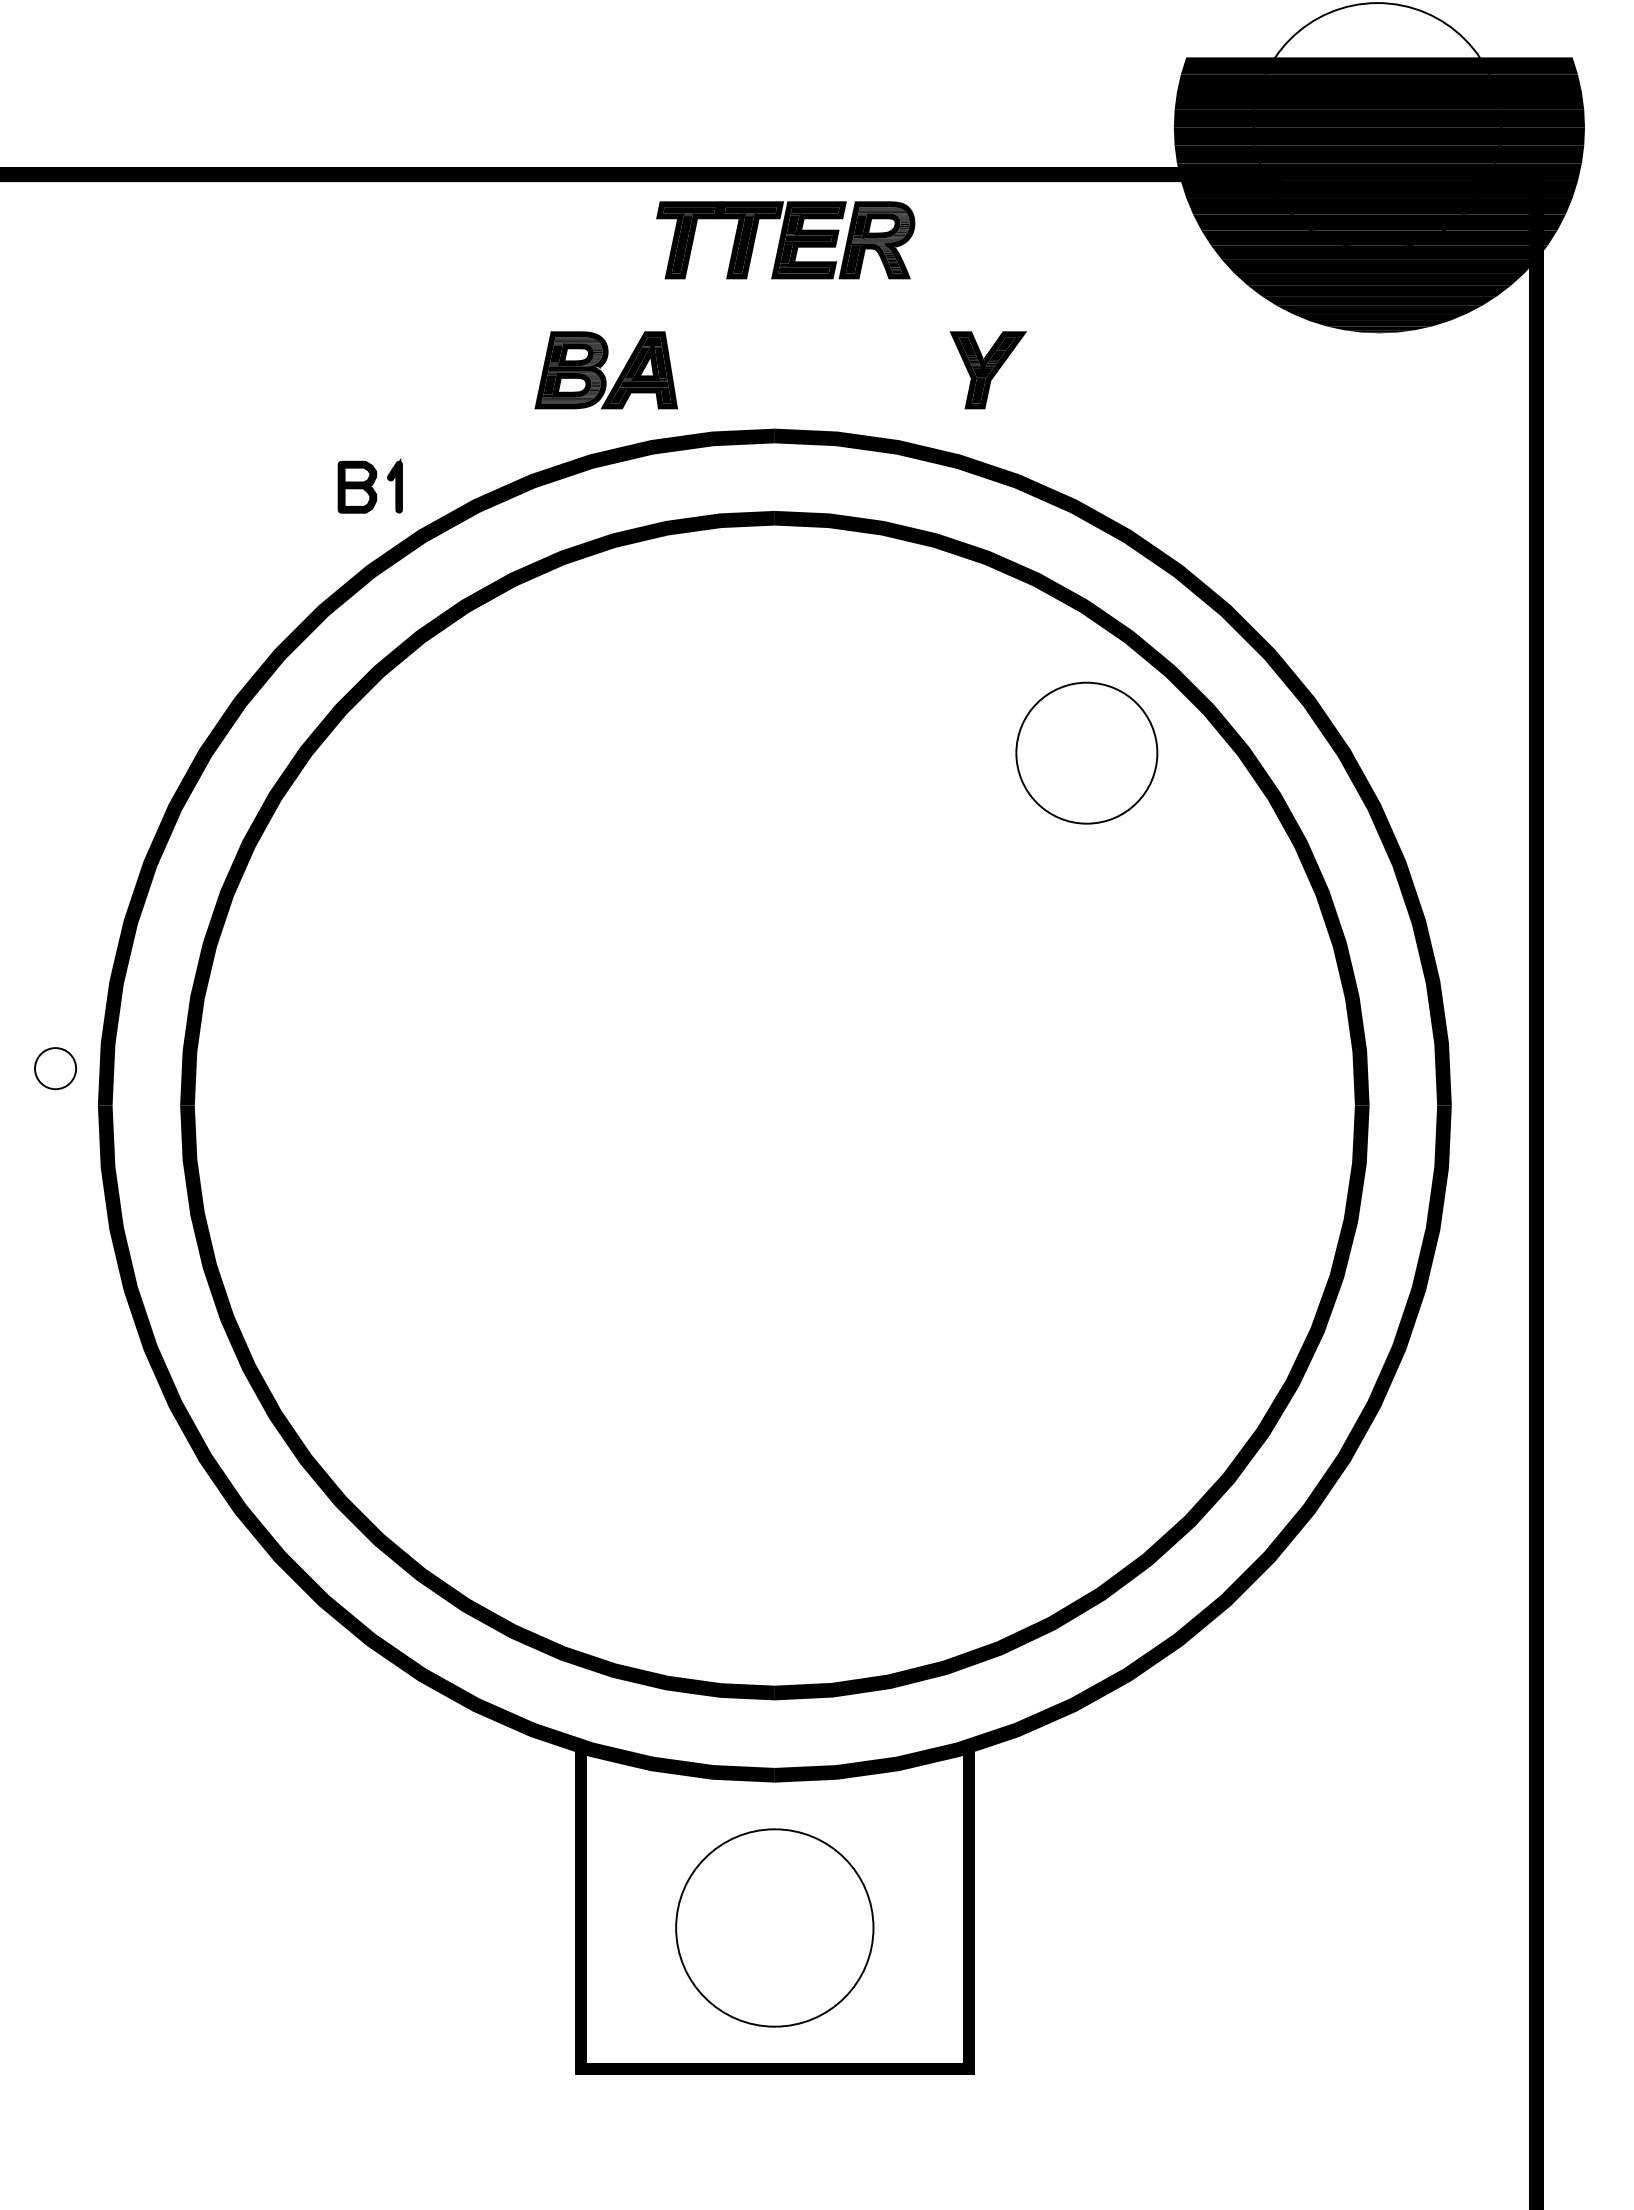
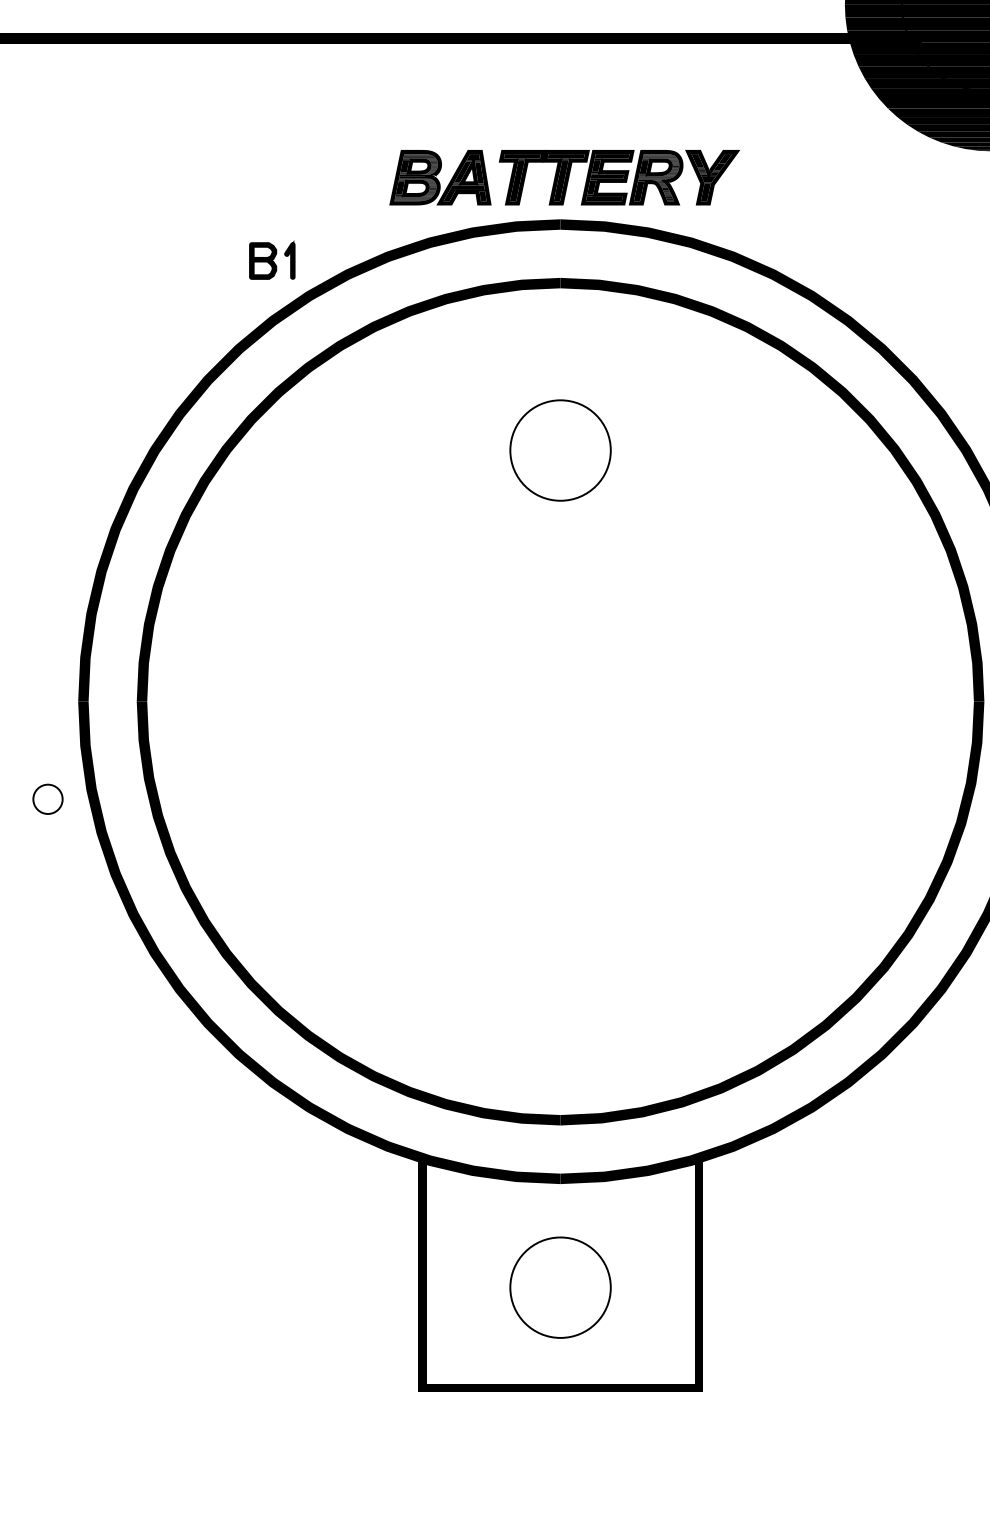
part: (785, 240) -> (590, 177), moved
part: (1086, 752) -> (560, 450), moved
part: (55, 1068) -> (47, 799), moved
part: (774, 1927) -> (560, 1287), size x0.71

